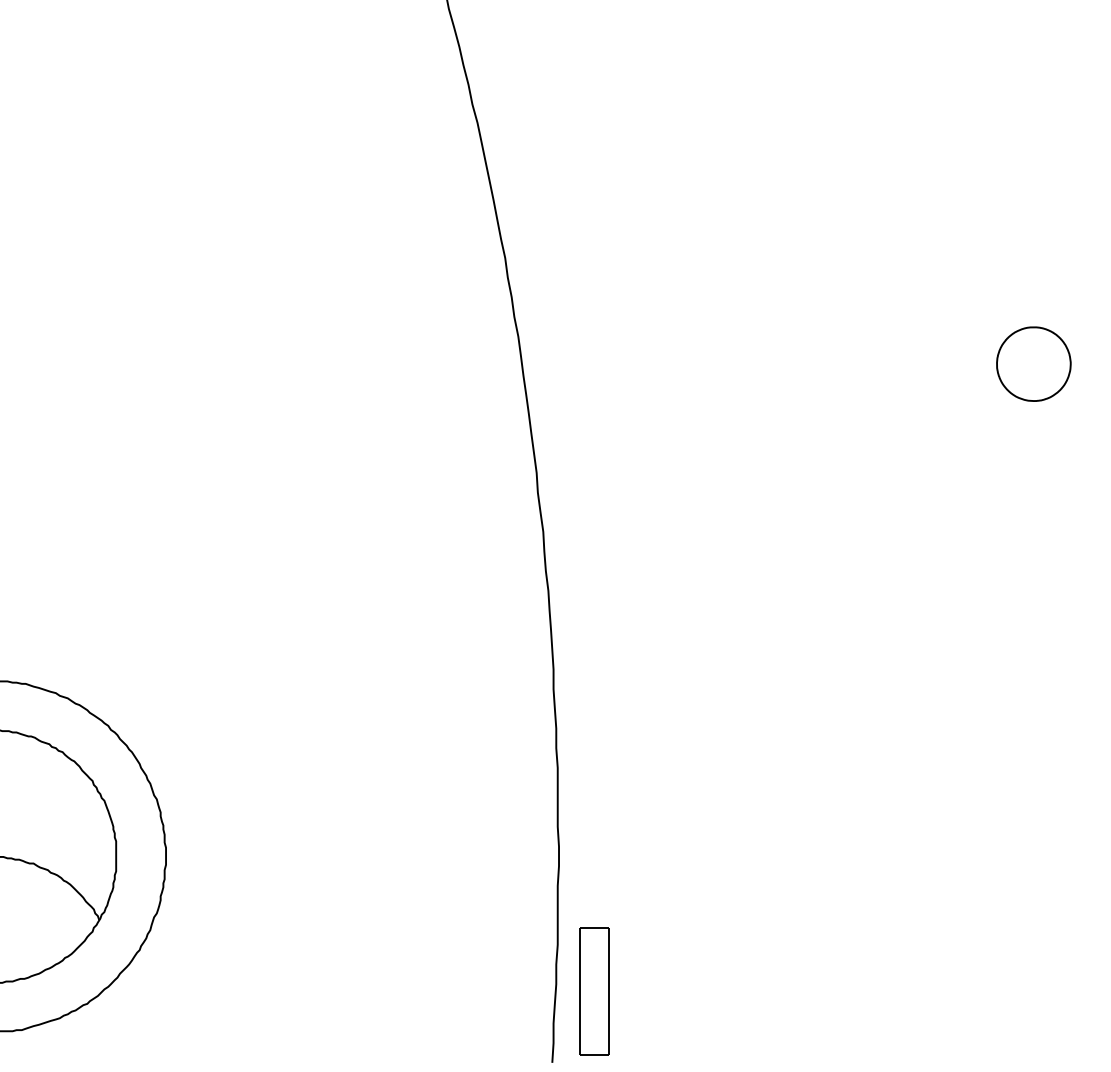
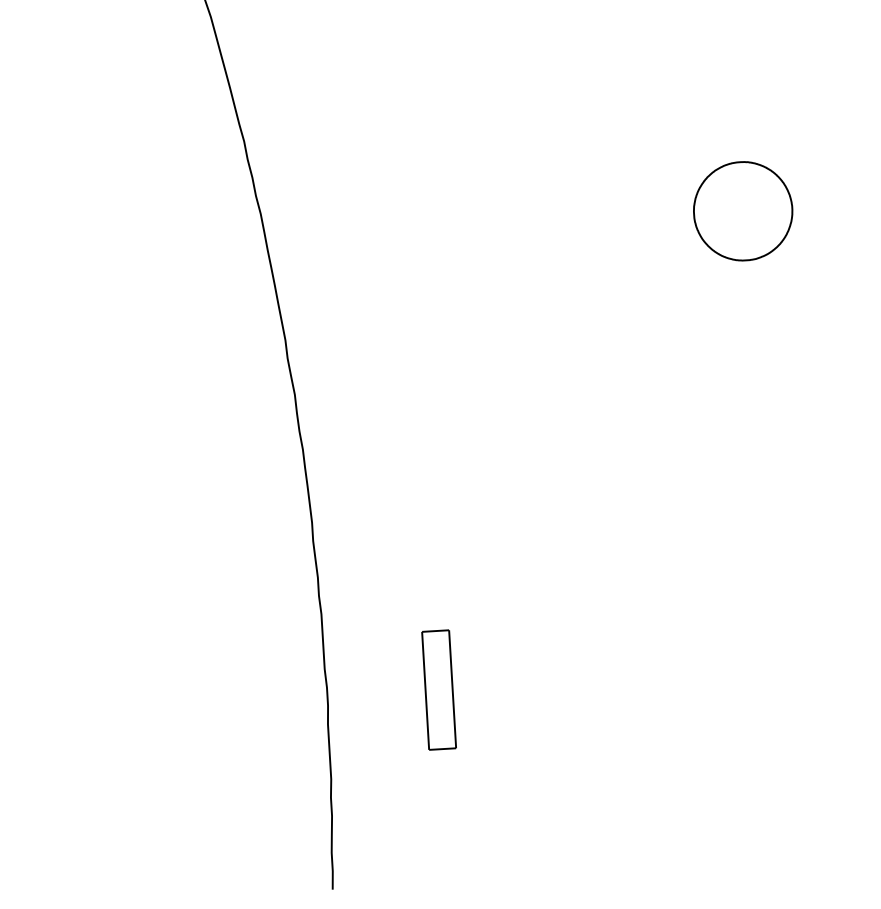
part: (1033, 363) -> (742, 210), size x1.43
part: (594, 991) -> (438, 690), moved

